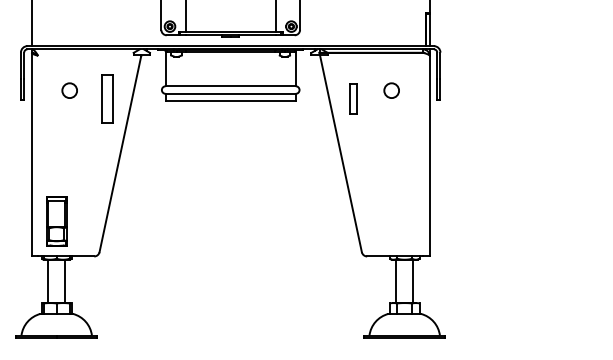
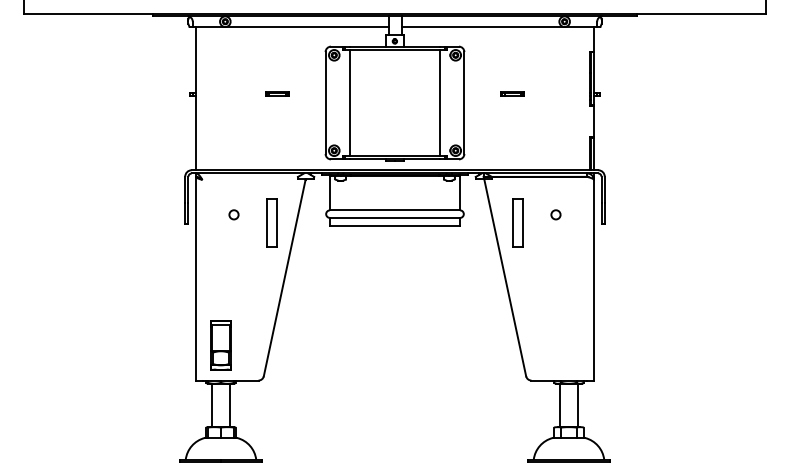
circle: (69, 90) -> (233, 214), size x0.62
circle: (391, 90) -> (555, 214), size x0.62
part: (353, 98) -> (517, 222), size x1.67

